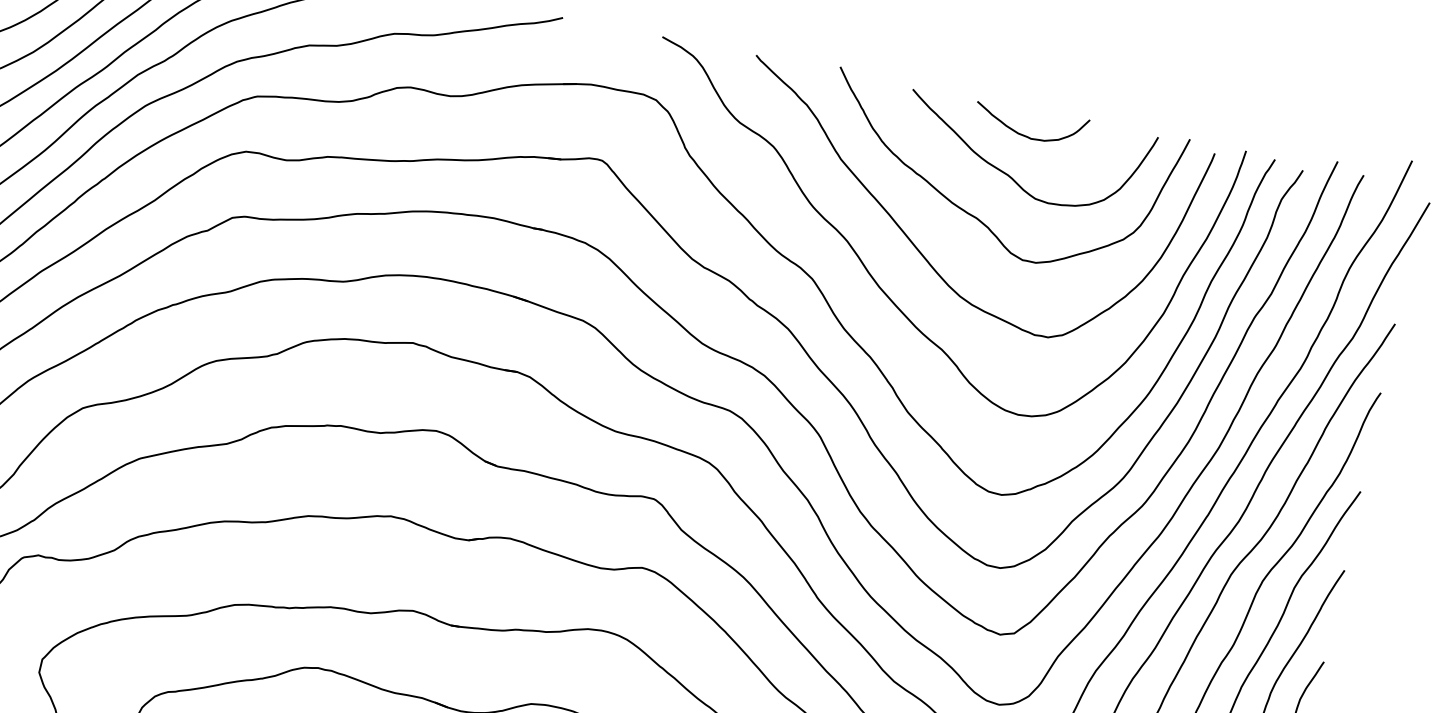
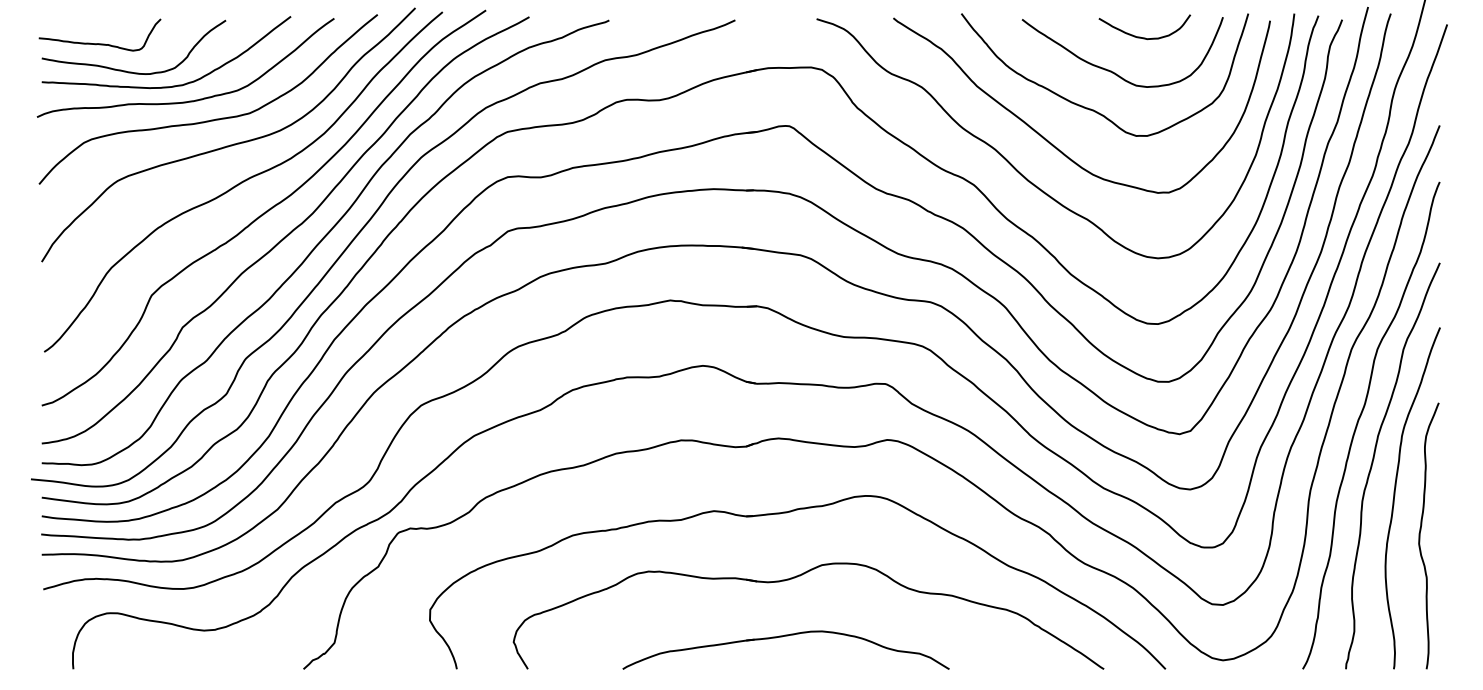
curve: (1023, 133) -> (1140, 36), moved

